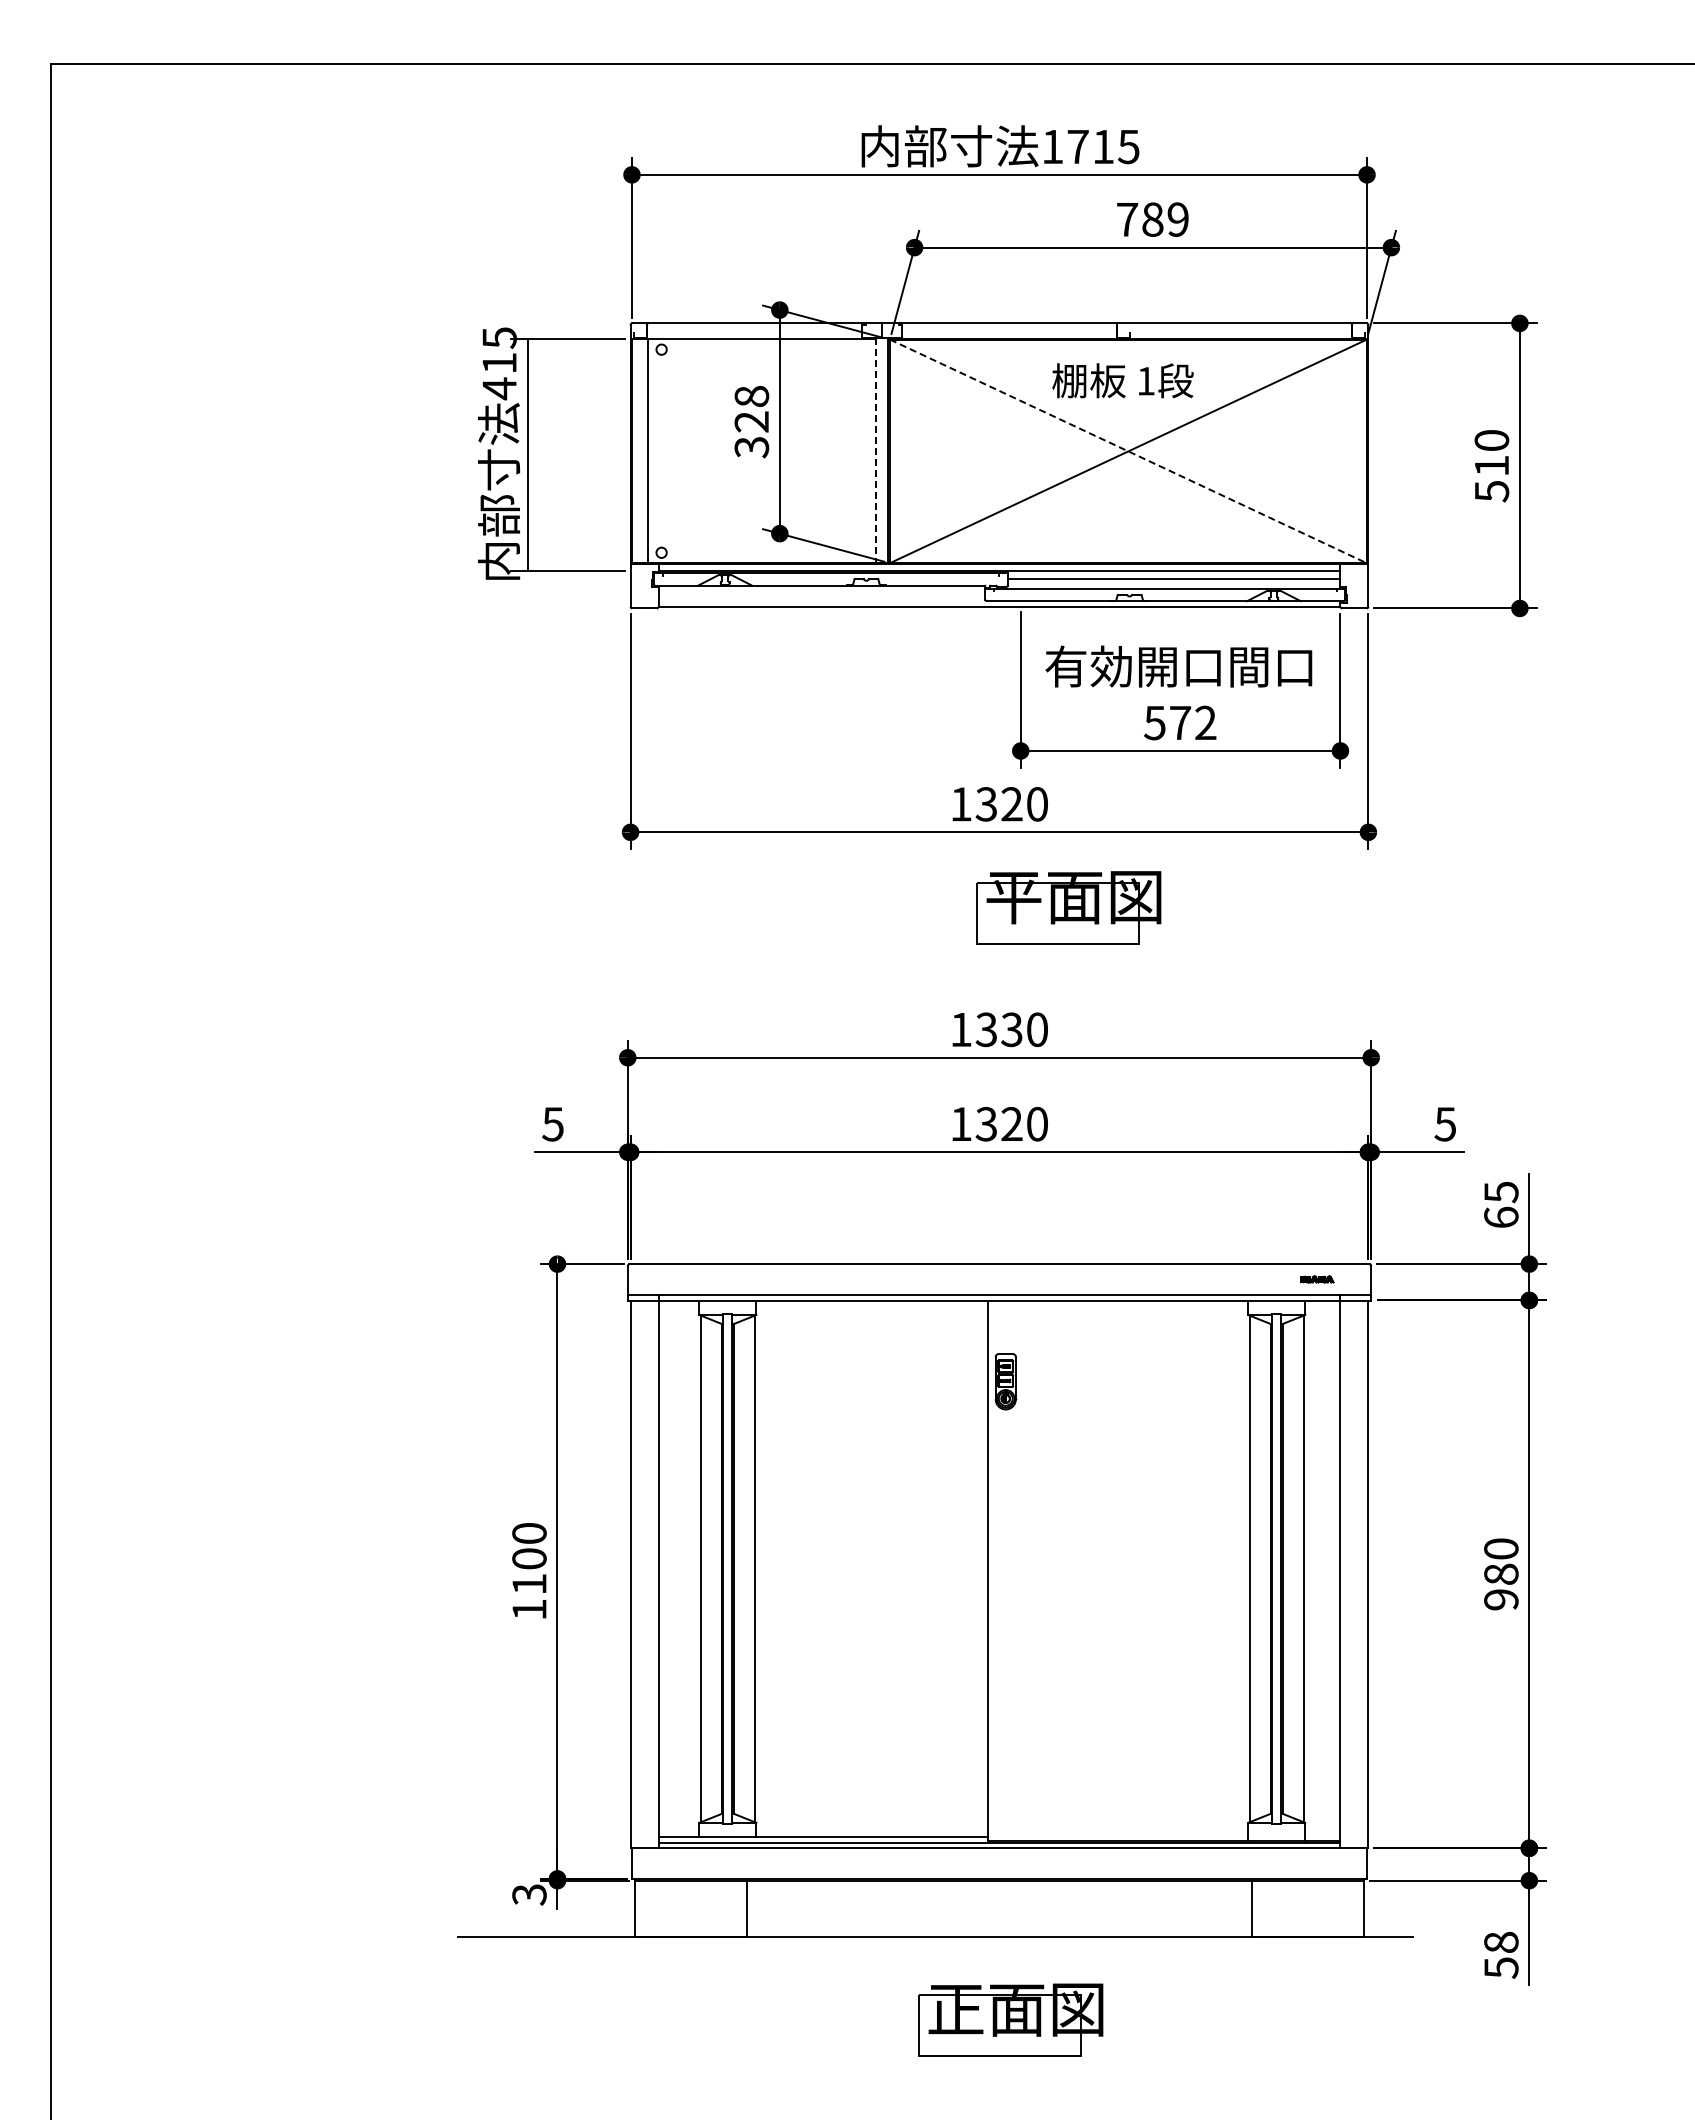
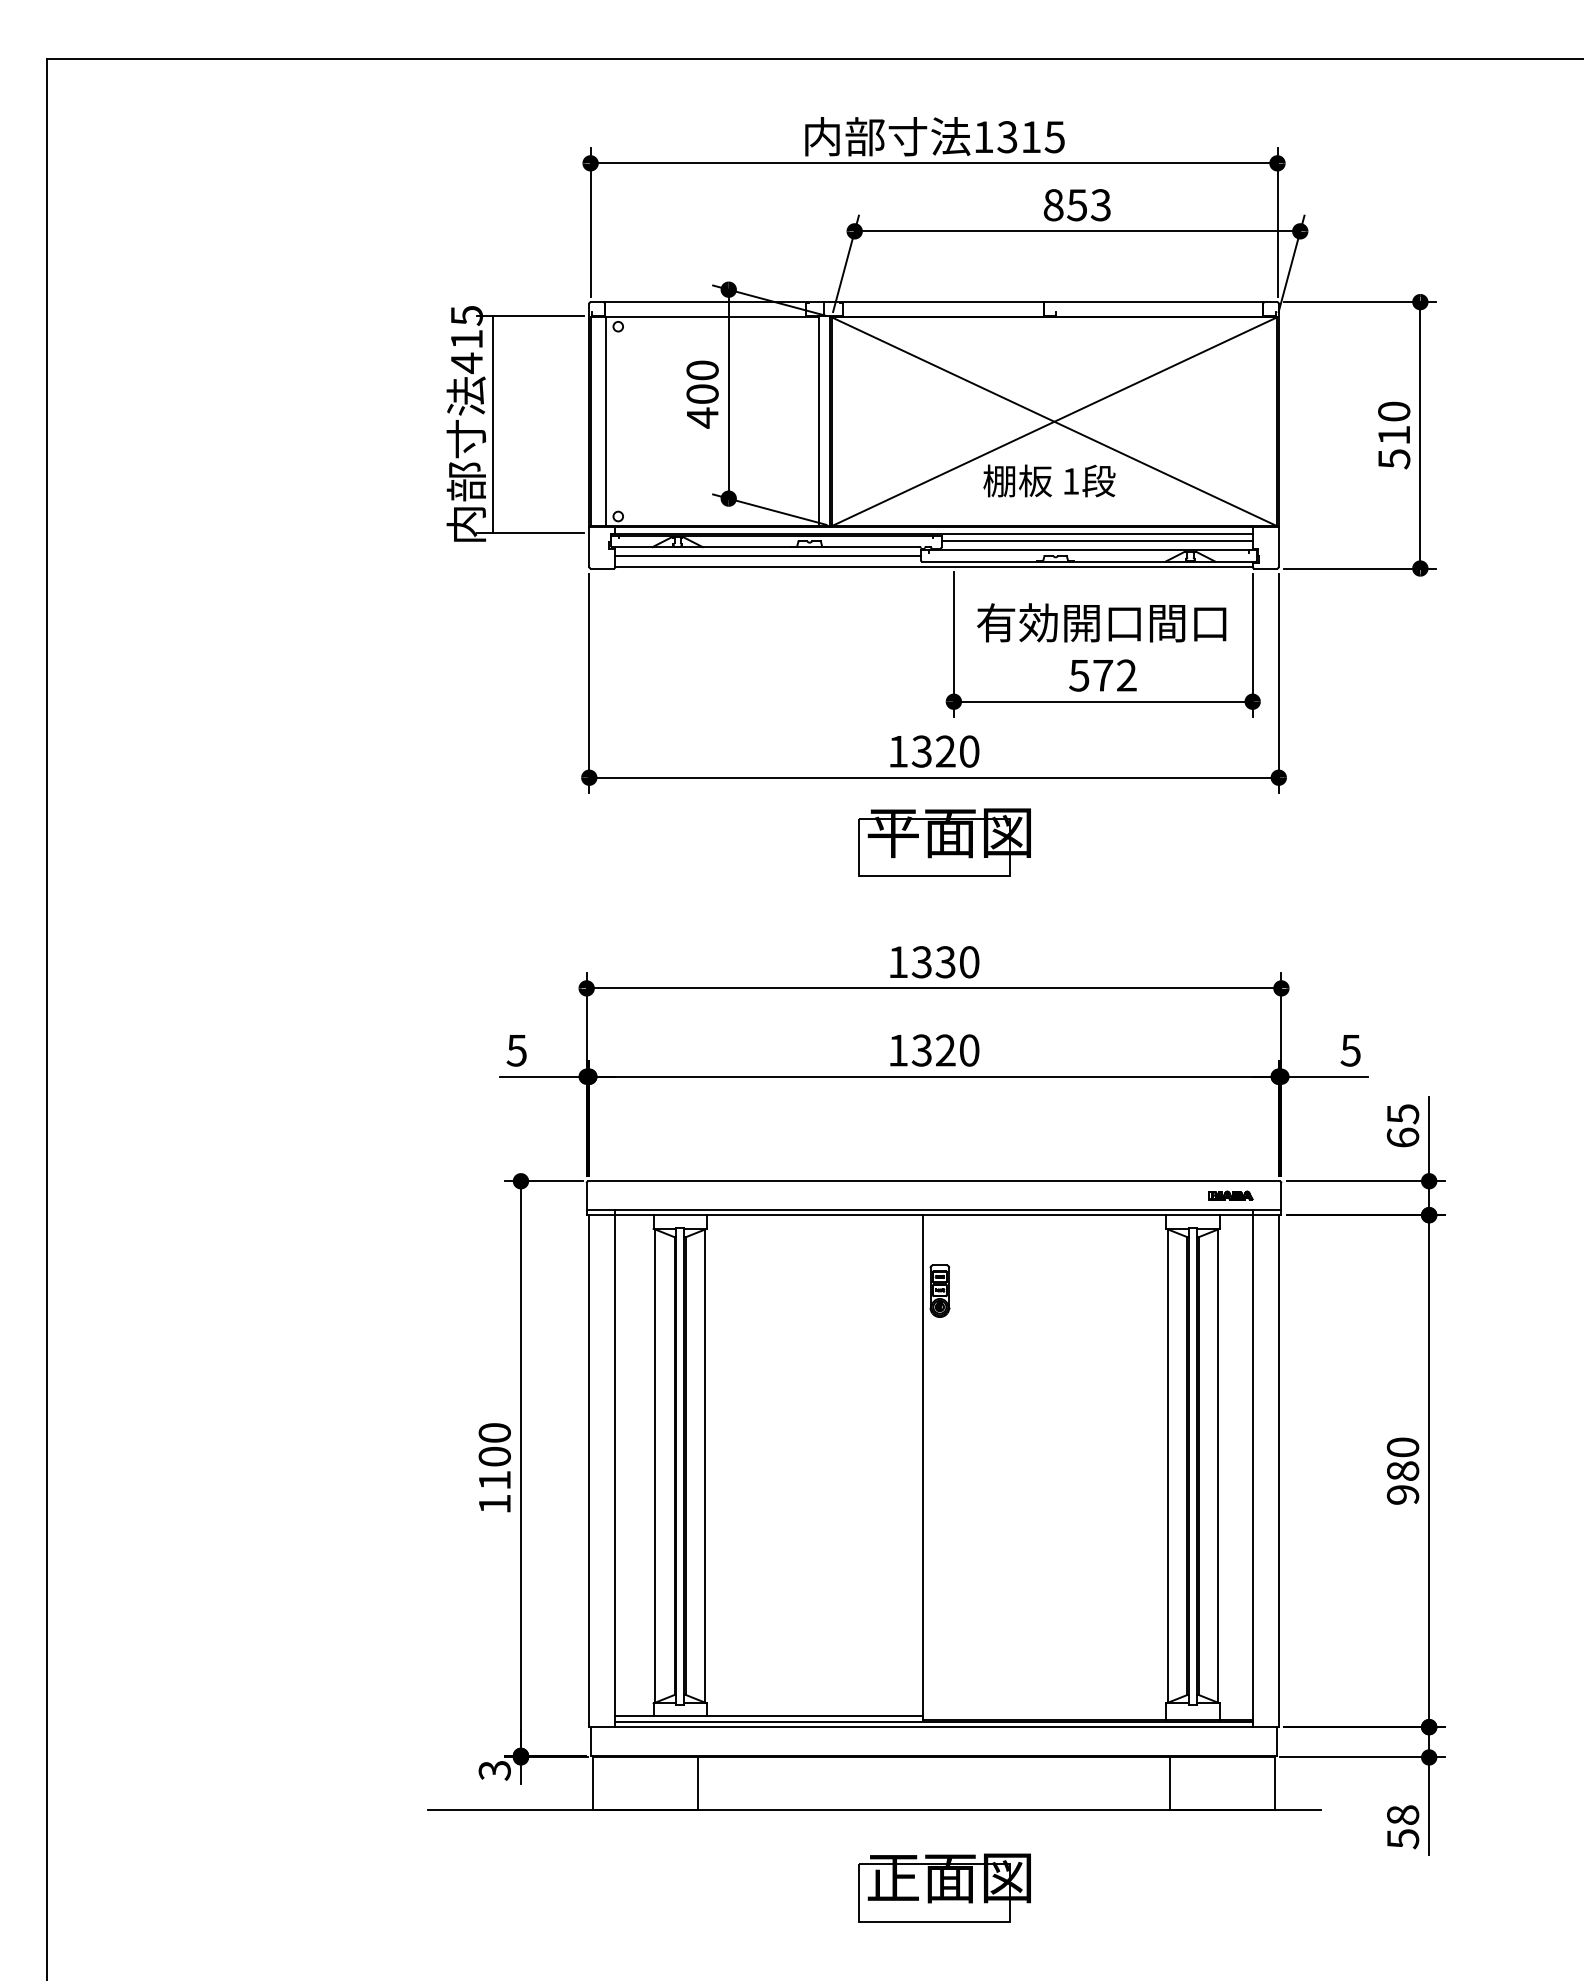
text: (1077, 146) -> (1006, 136), 1715 -> 1315
text: (1152, 219) -> (1077, 205), 789 -> 853
text: (1122, 380) -> (1048, 480), moved
text: (751, 421) -> (702, 393), 328 -> 400
line: (875, 451) -> (818, 421), dashed -> solid
line: (1128, 451) -> (1054, 421), dashed -> solid
line: (821, 594) -> (767, 555), added
part: (1068, 907) -> (944, 842), moved
part: (1317, 1279) -> (1231, 1195), size x1.43

